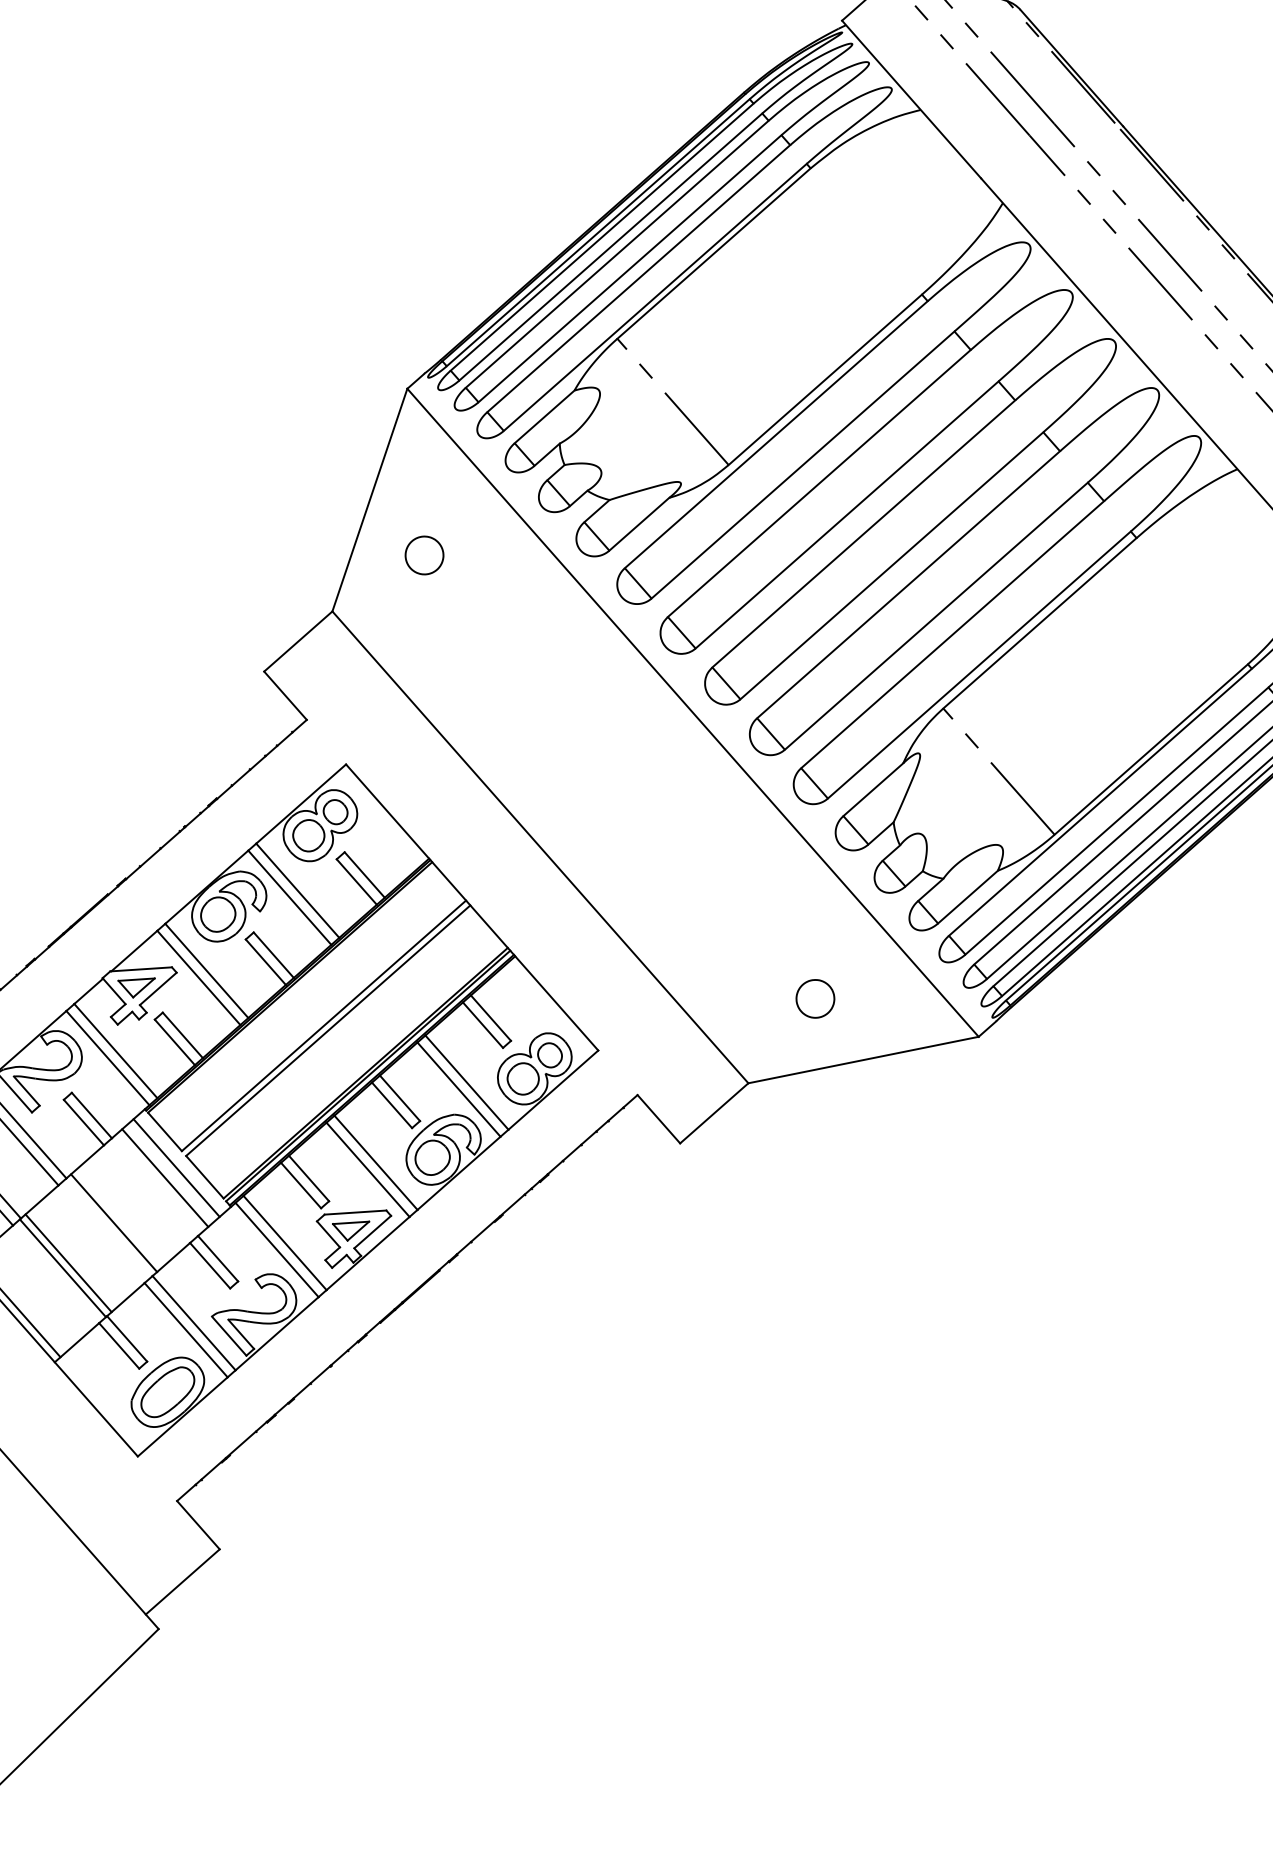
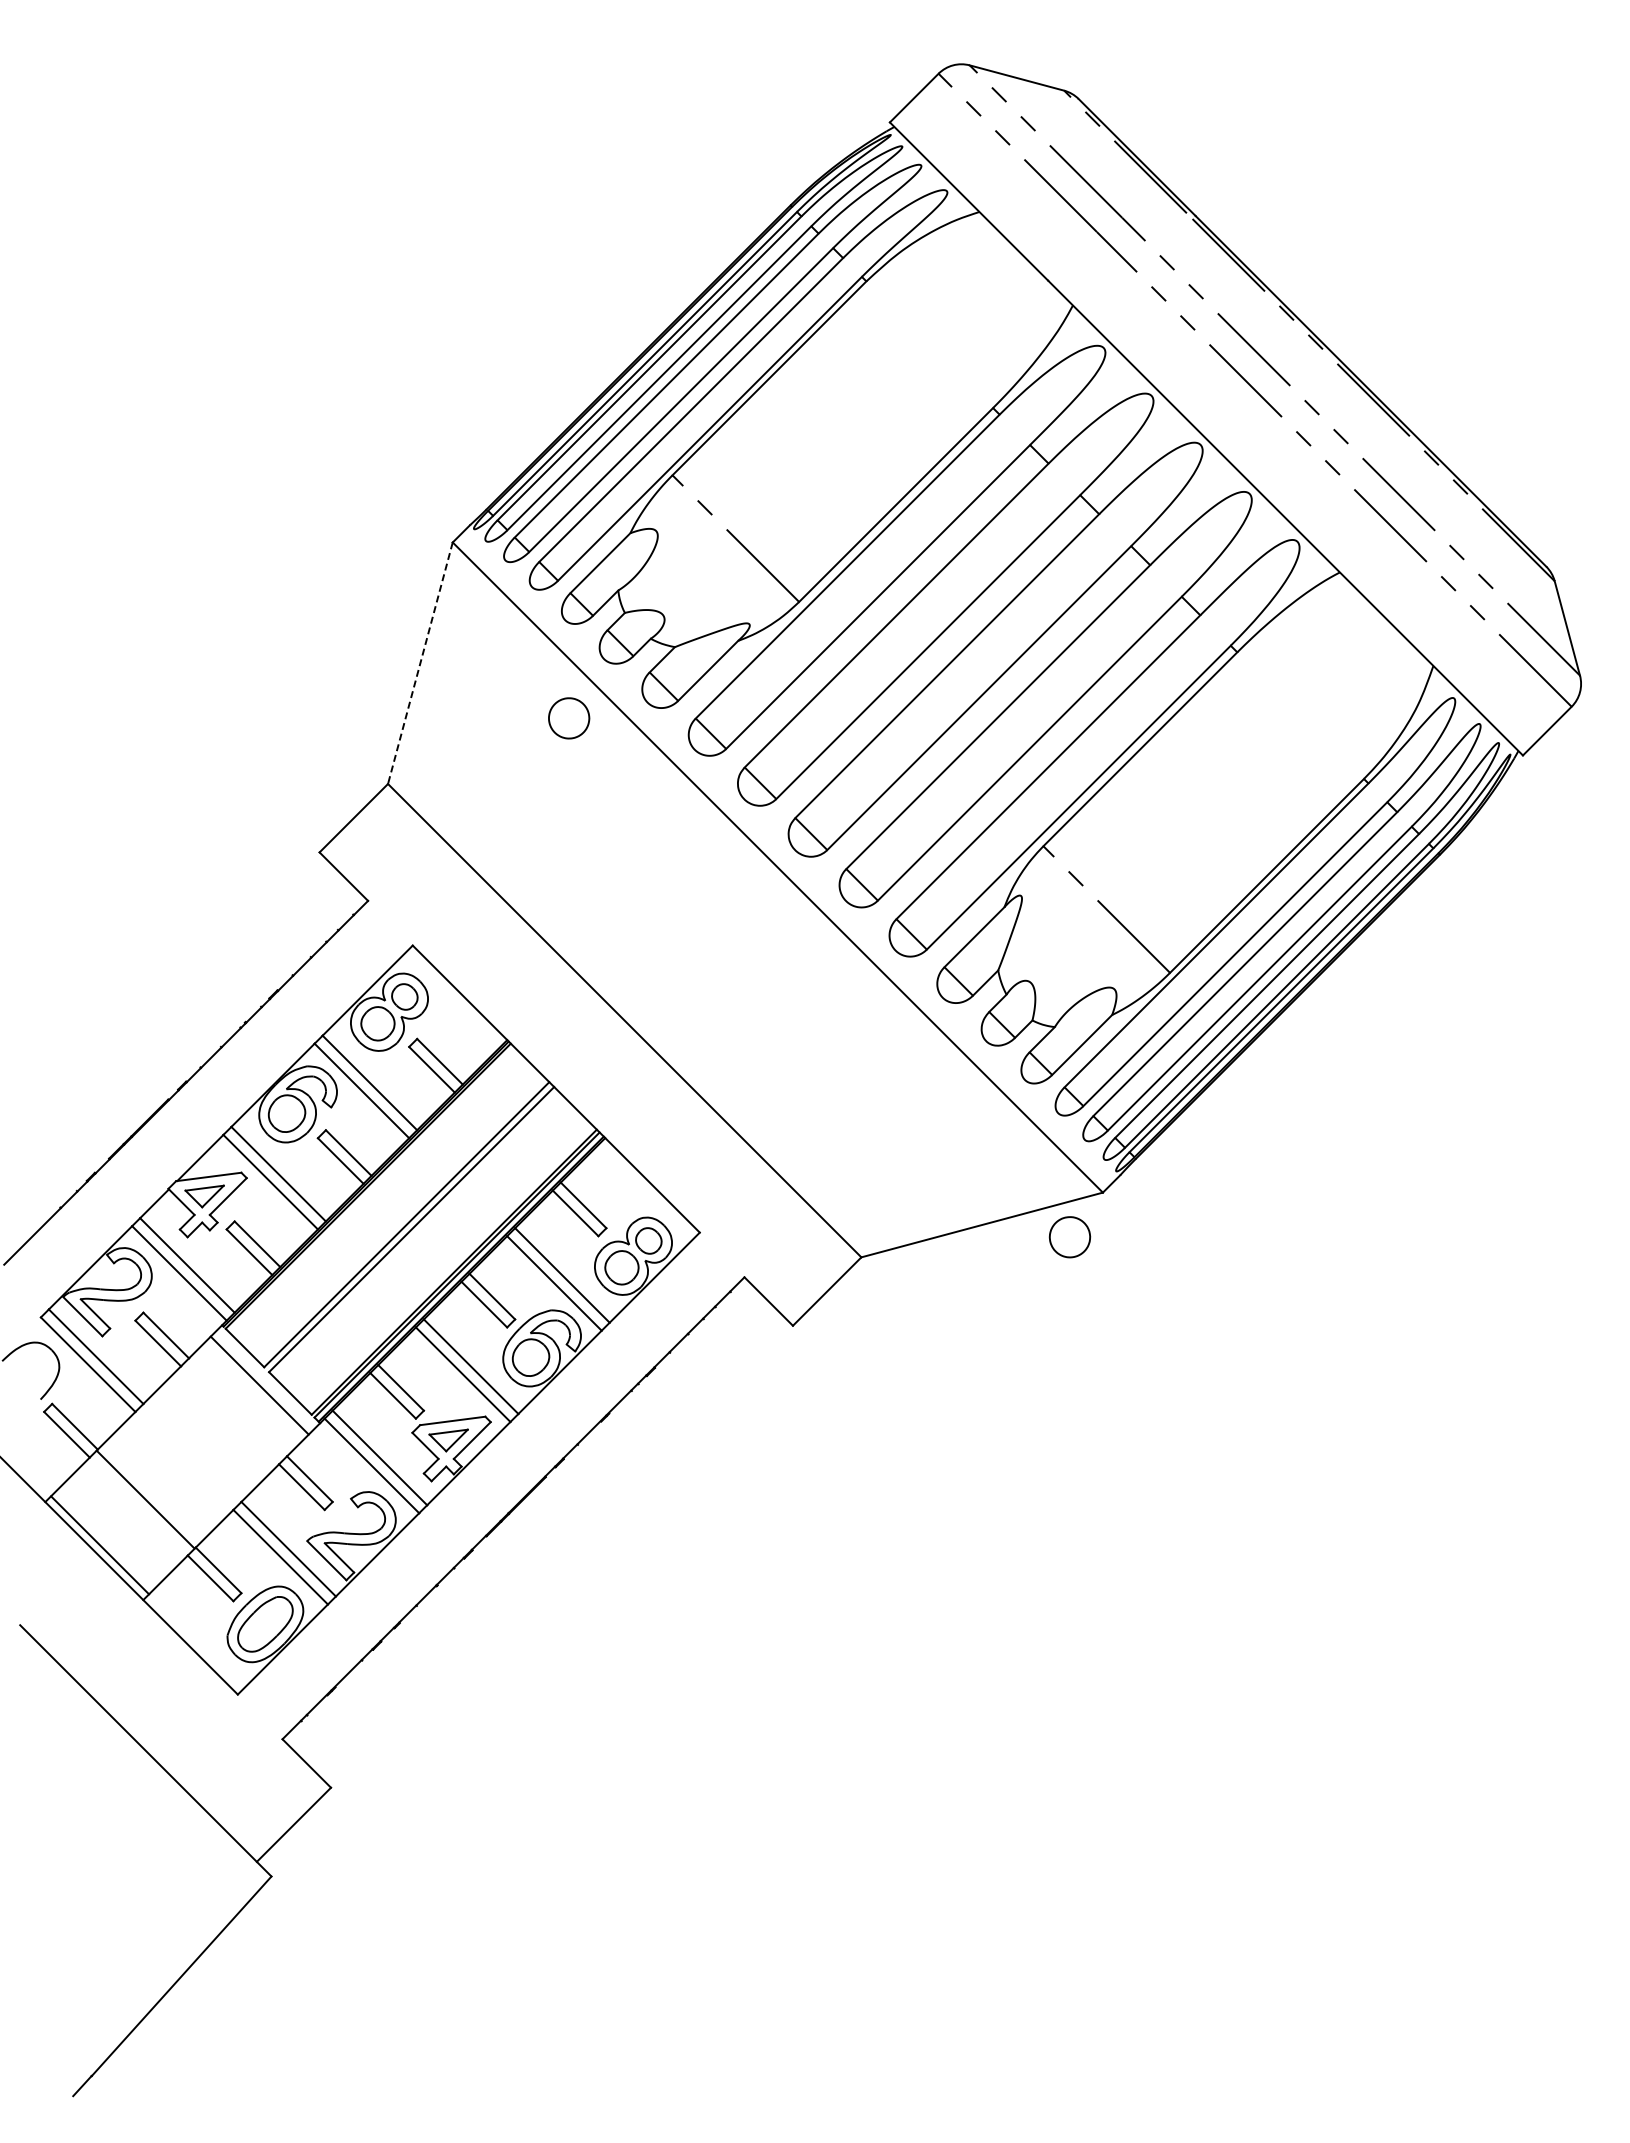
line: (369, 500) -> (420, 663), solid -> dashed
part: (424, 555) -> (569, 718), moved
part: (814, 999) -> (1069, 1237), moved
line: (165, 1178) -> (248, 1397), removed
line: (114, 1223) -> (197, 1448), removed
line: (68, 1262) -> (151, 1493), removed

